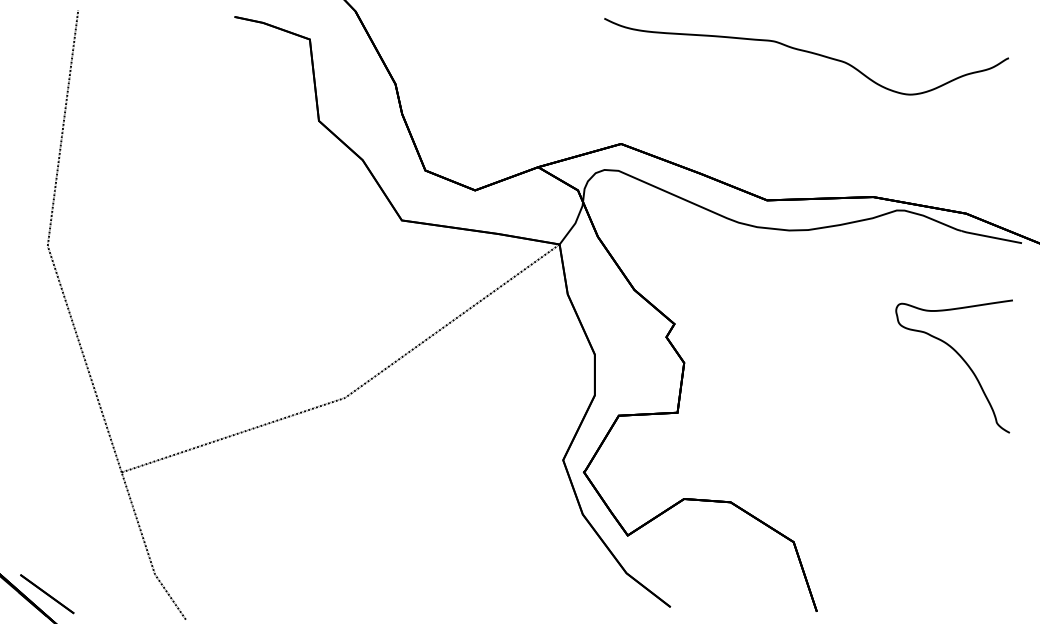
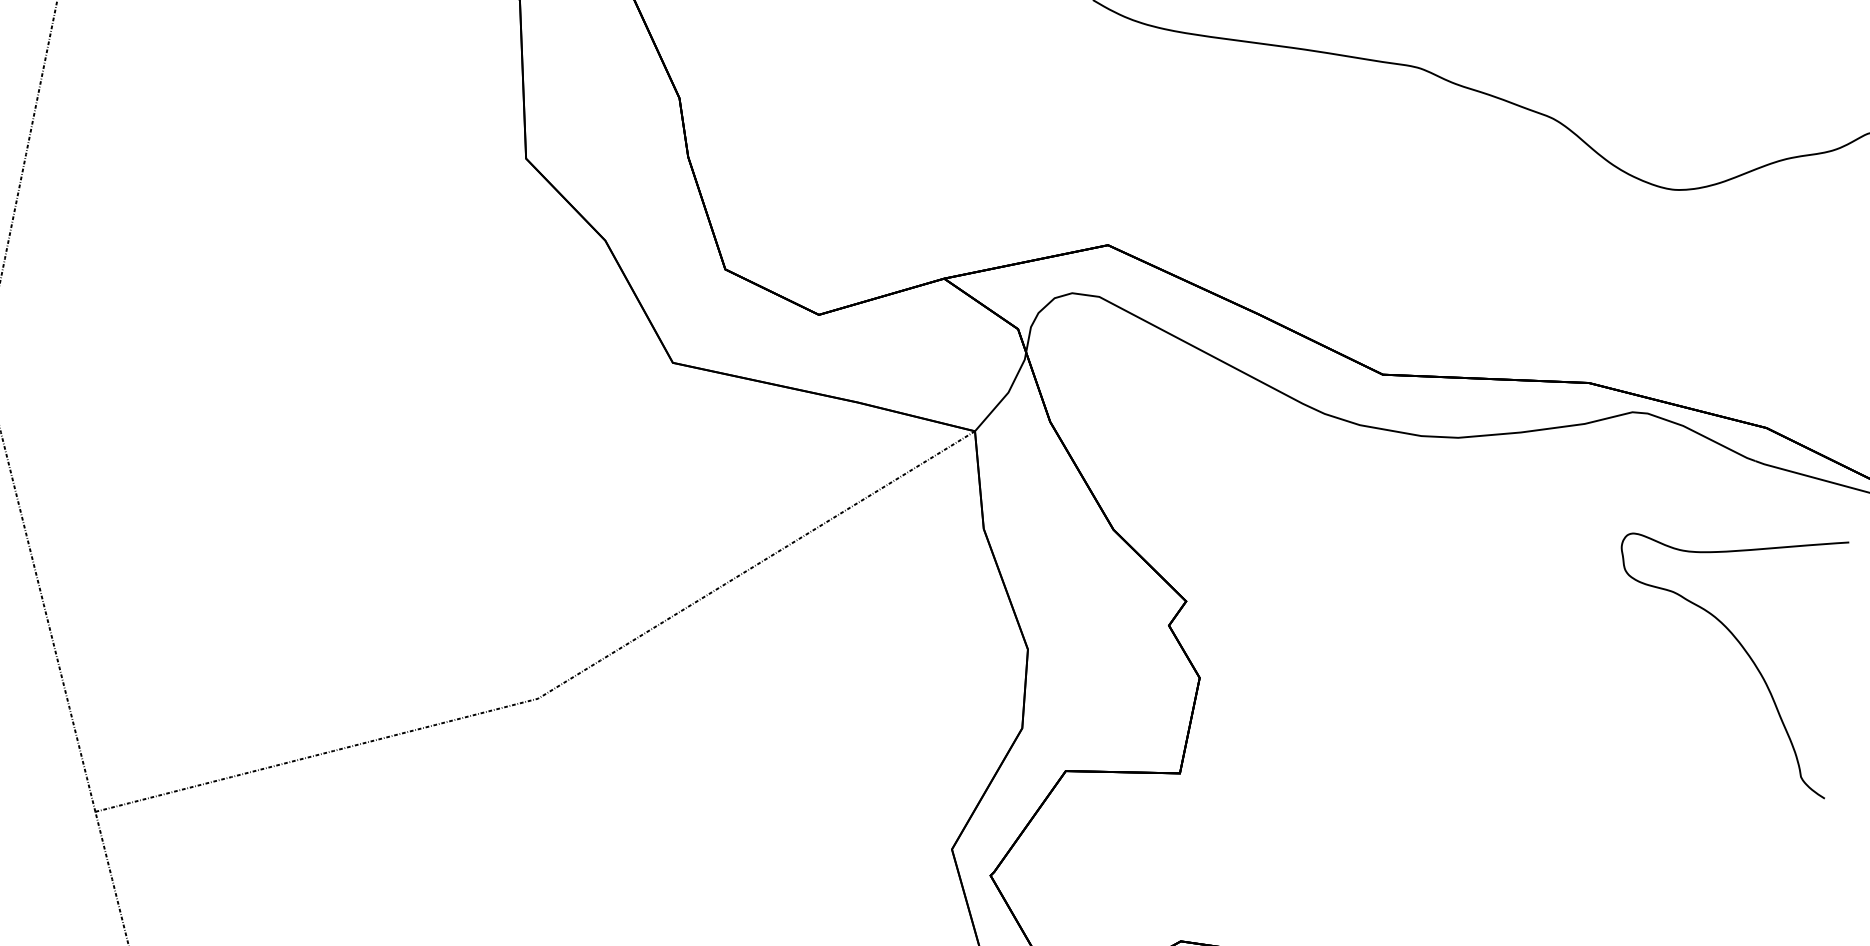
curve: (962, 360) -> (1743, 651), moved

